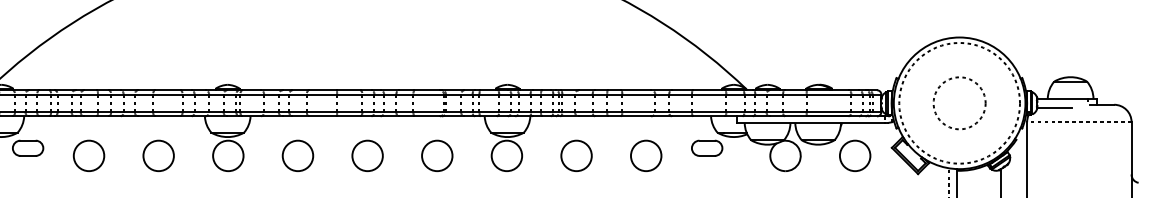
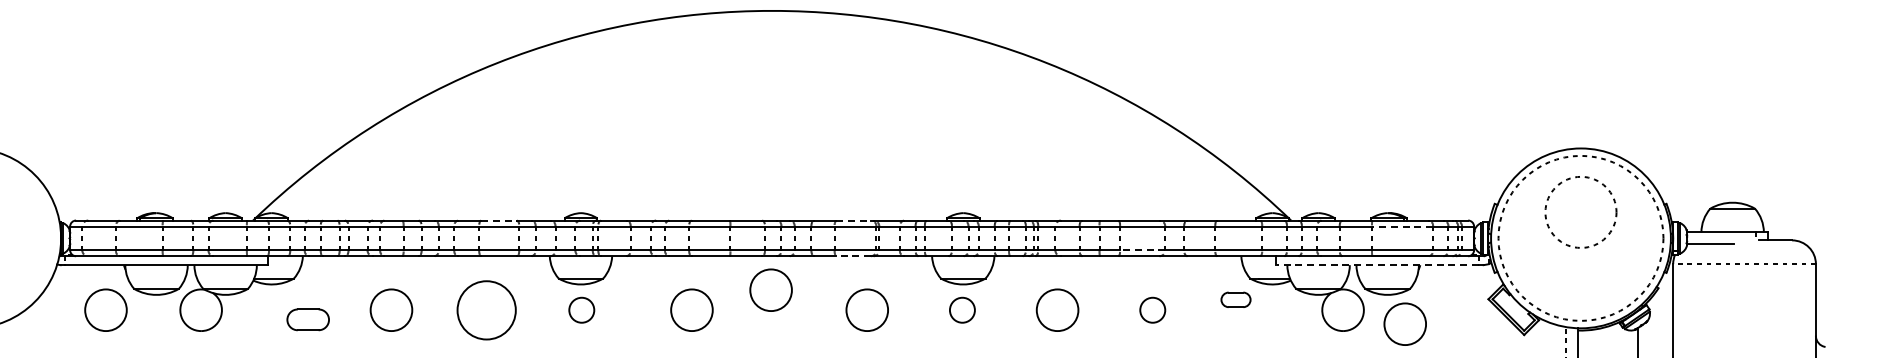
line: (168, 90) -> (499, 220), solid -> dashed
line: (427, 90) -> (853, 220), solid -> dashed
line: (829, 94) -> (1402, 226), solid -> dashed
circle: (959, 103) -> (1580, 212), moved
line: (638, 112) -> (1142, 250), solid -> dashed
line: (427, 116) -> (853, 256), solid -> dashed
line: (810, 123) -> (1377, 265), solid -> dashed
part: (27, 148) -> (307, 319), moved
part: (706, 148) -> (1235, 299), size x0.7
circle: (158, 155) -> (486, 309), size x1.4
circle: (297, 155) -> (691, 309), moved
circle: (367, 155) -> (770, 289), moved
circle: (854, 155) -> (1404, 323), moved
circle: (228, 156) -> (581, 310), size x0.6
circle: (506, 156) -> (962, 310), size x0.6
circle: (646, 156) -> (1152, 310), size x0.6

